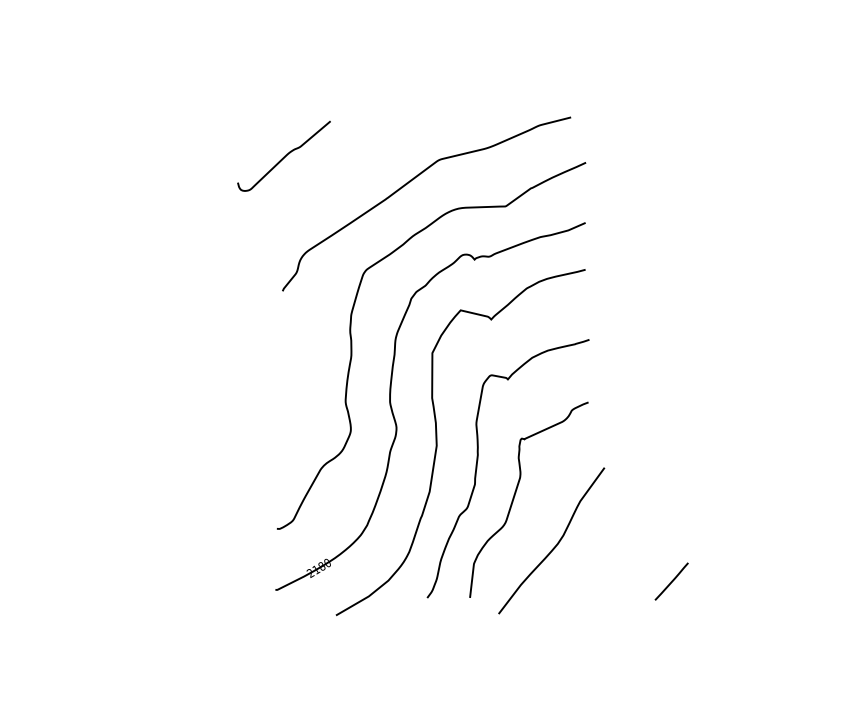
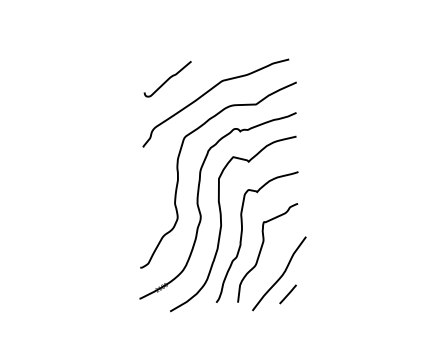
curve: (283, 157) -> (167, 79), moved
line: (670, 581) -> (287, 294), moved

